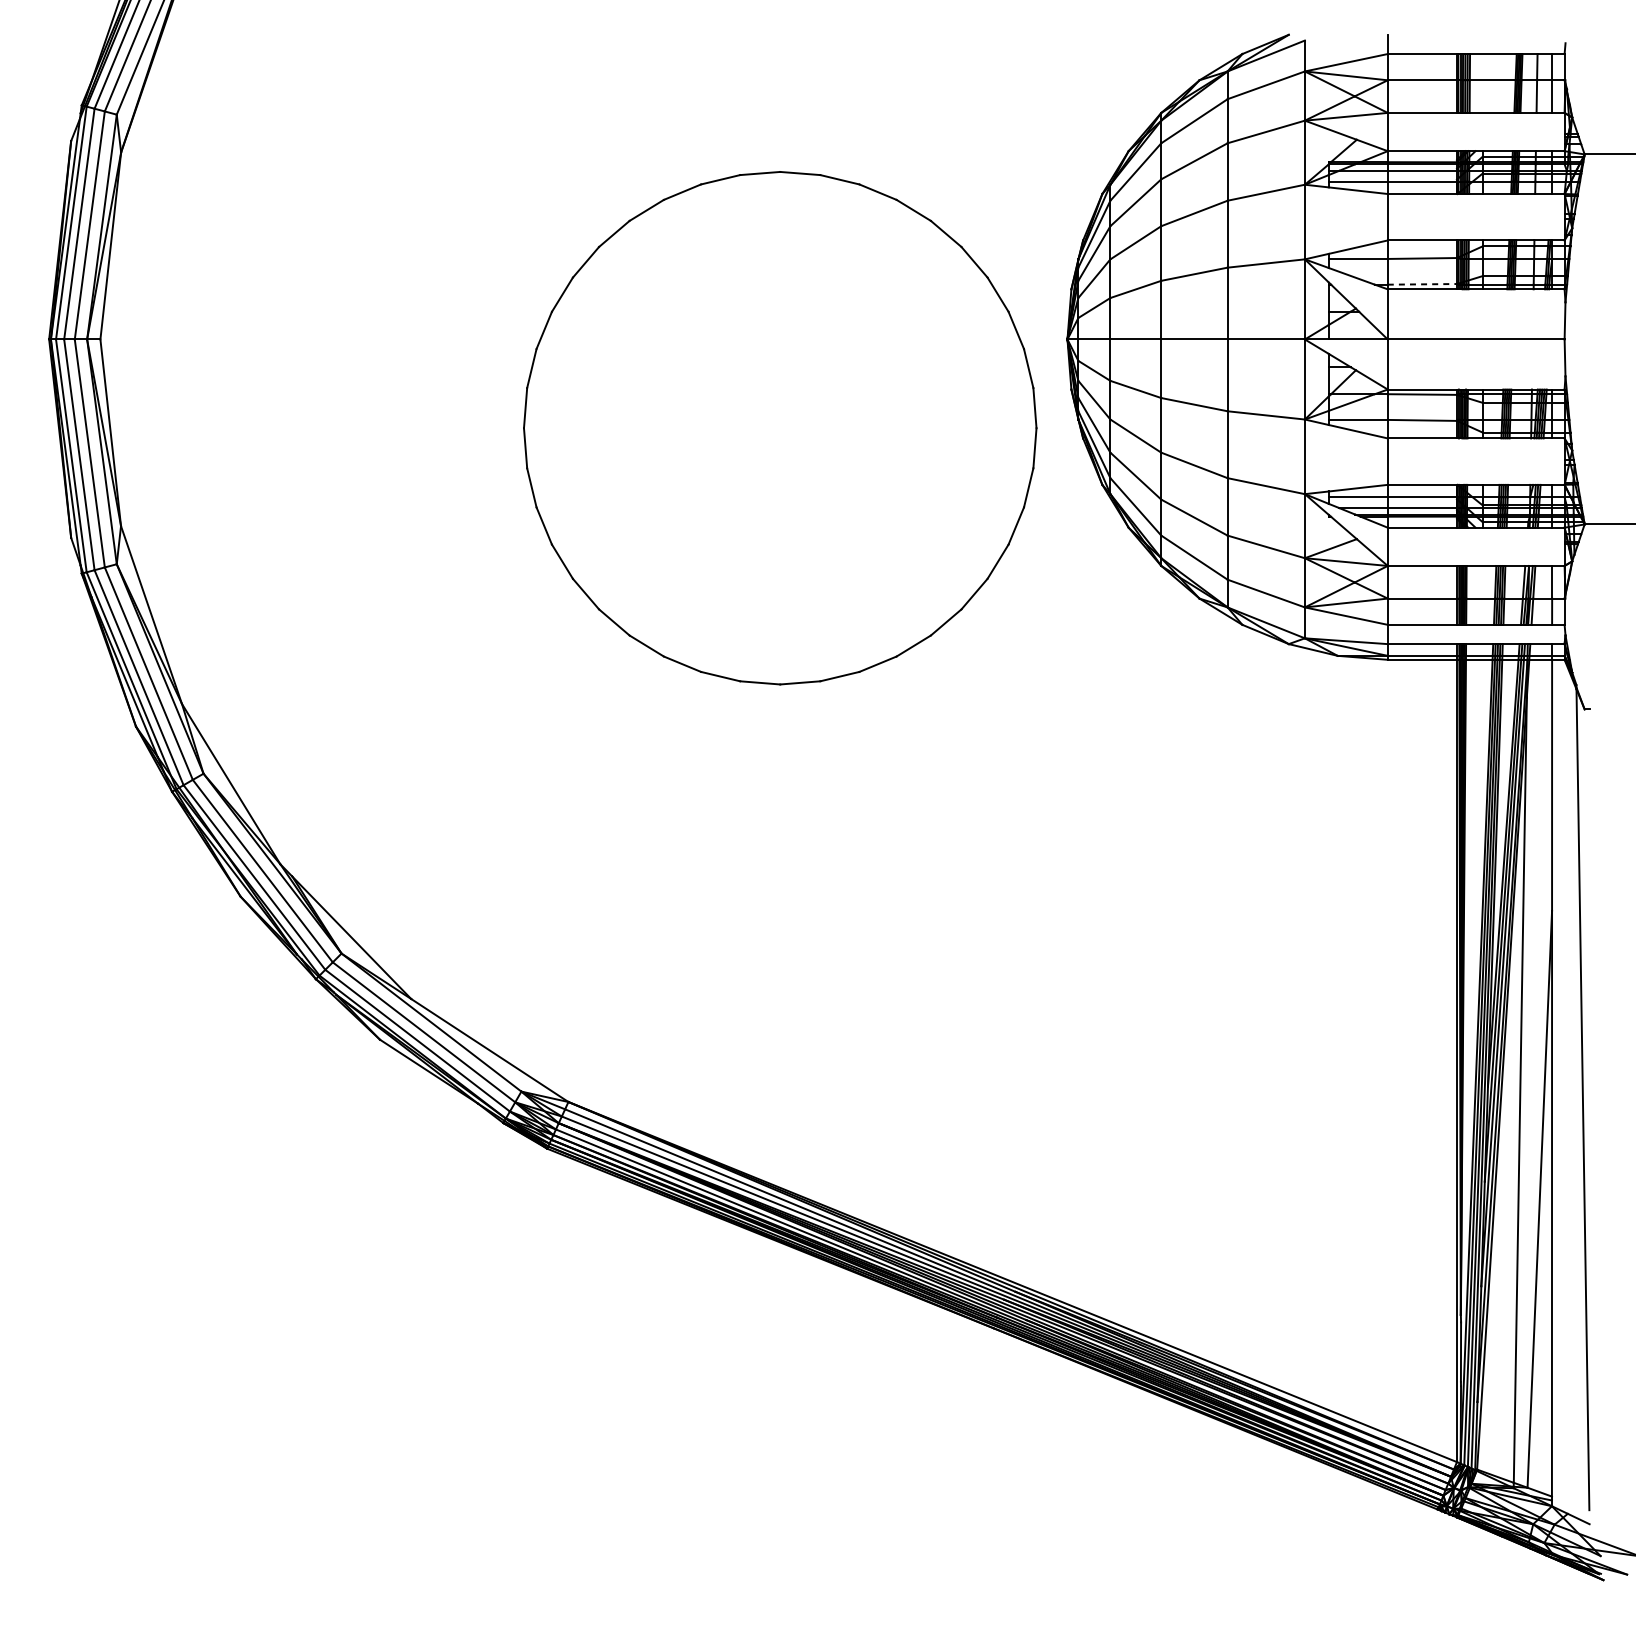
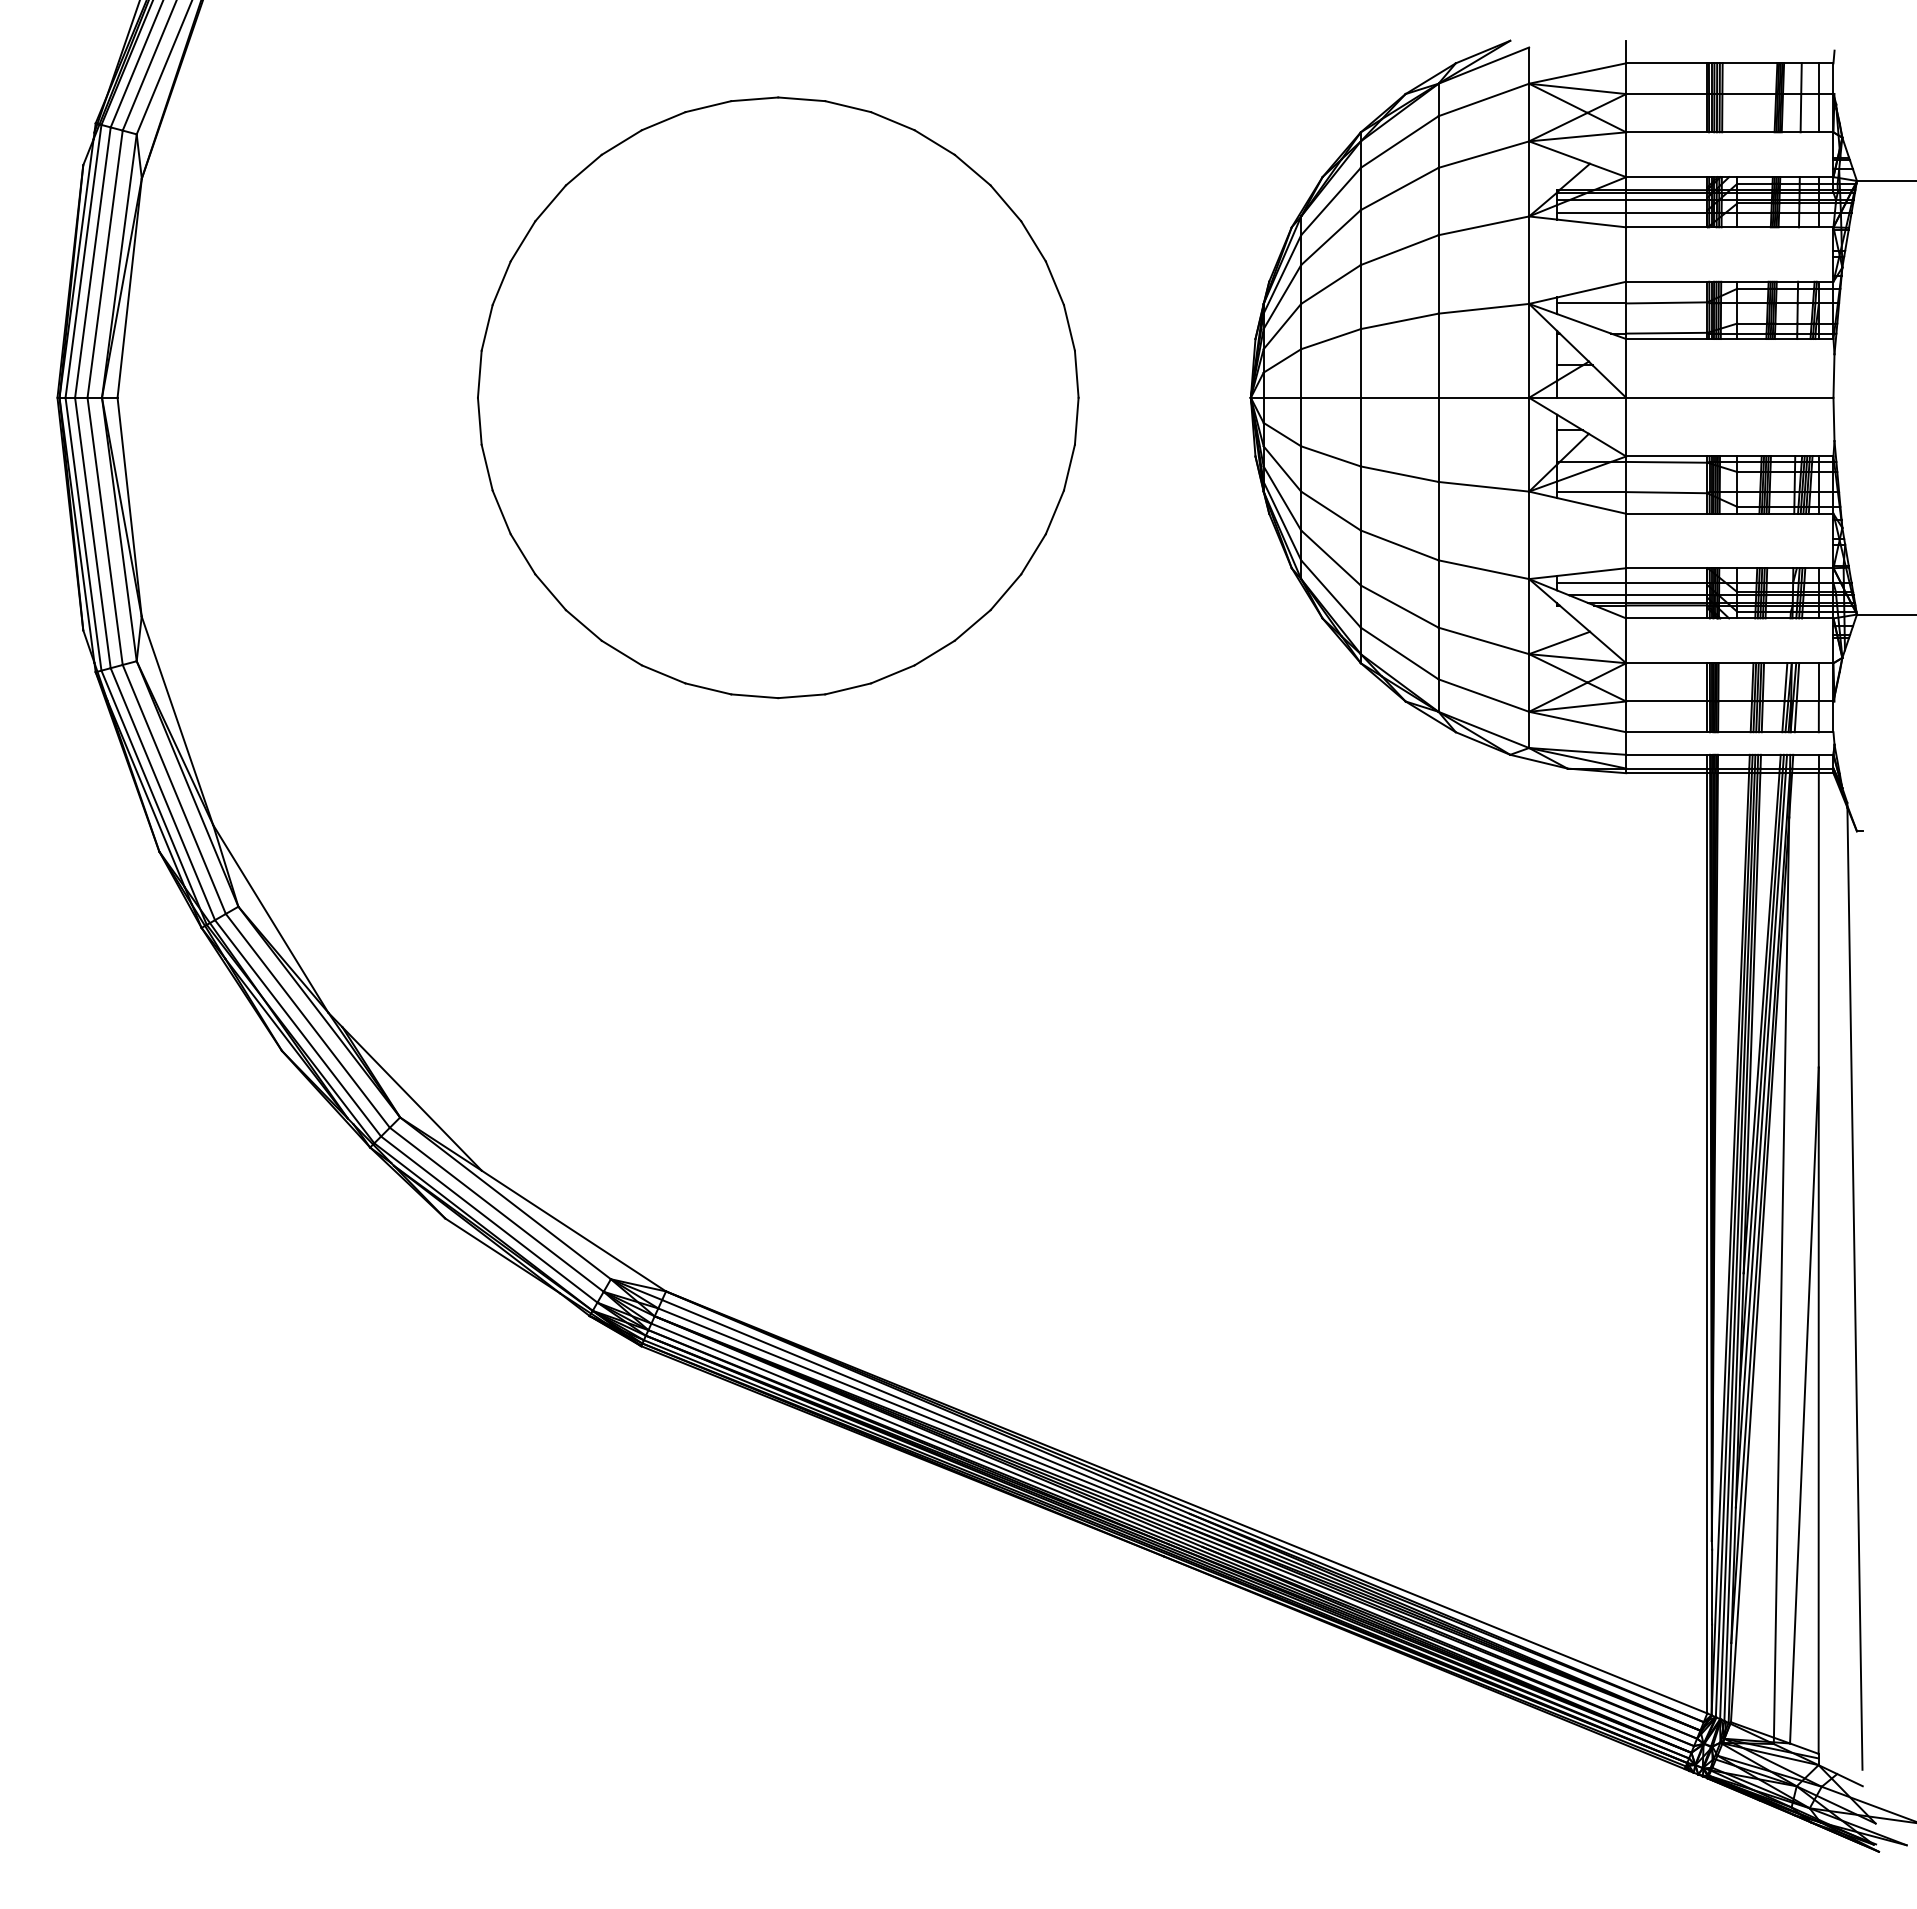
line: (1422, 284) -> (1666, 333), dashed -> solid
part: (780, 427) -> (778, 397), moved

